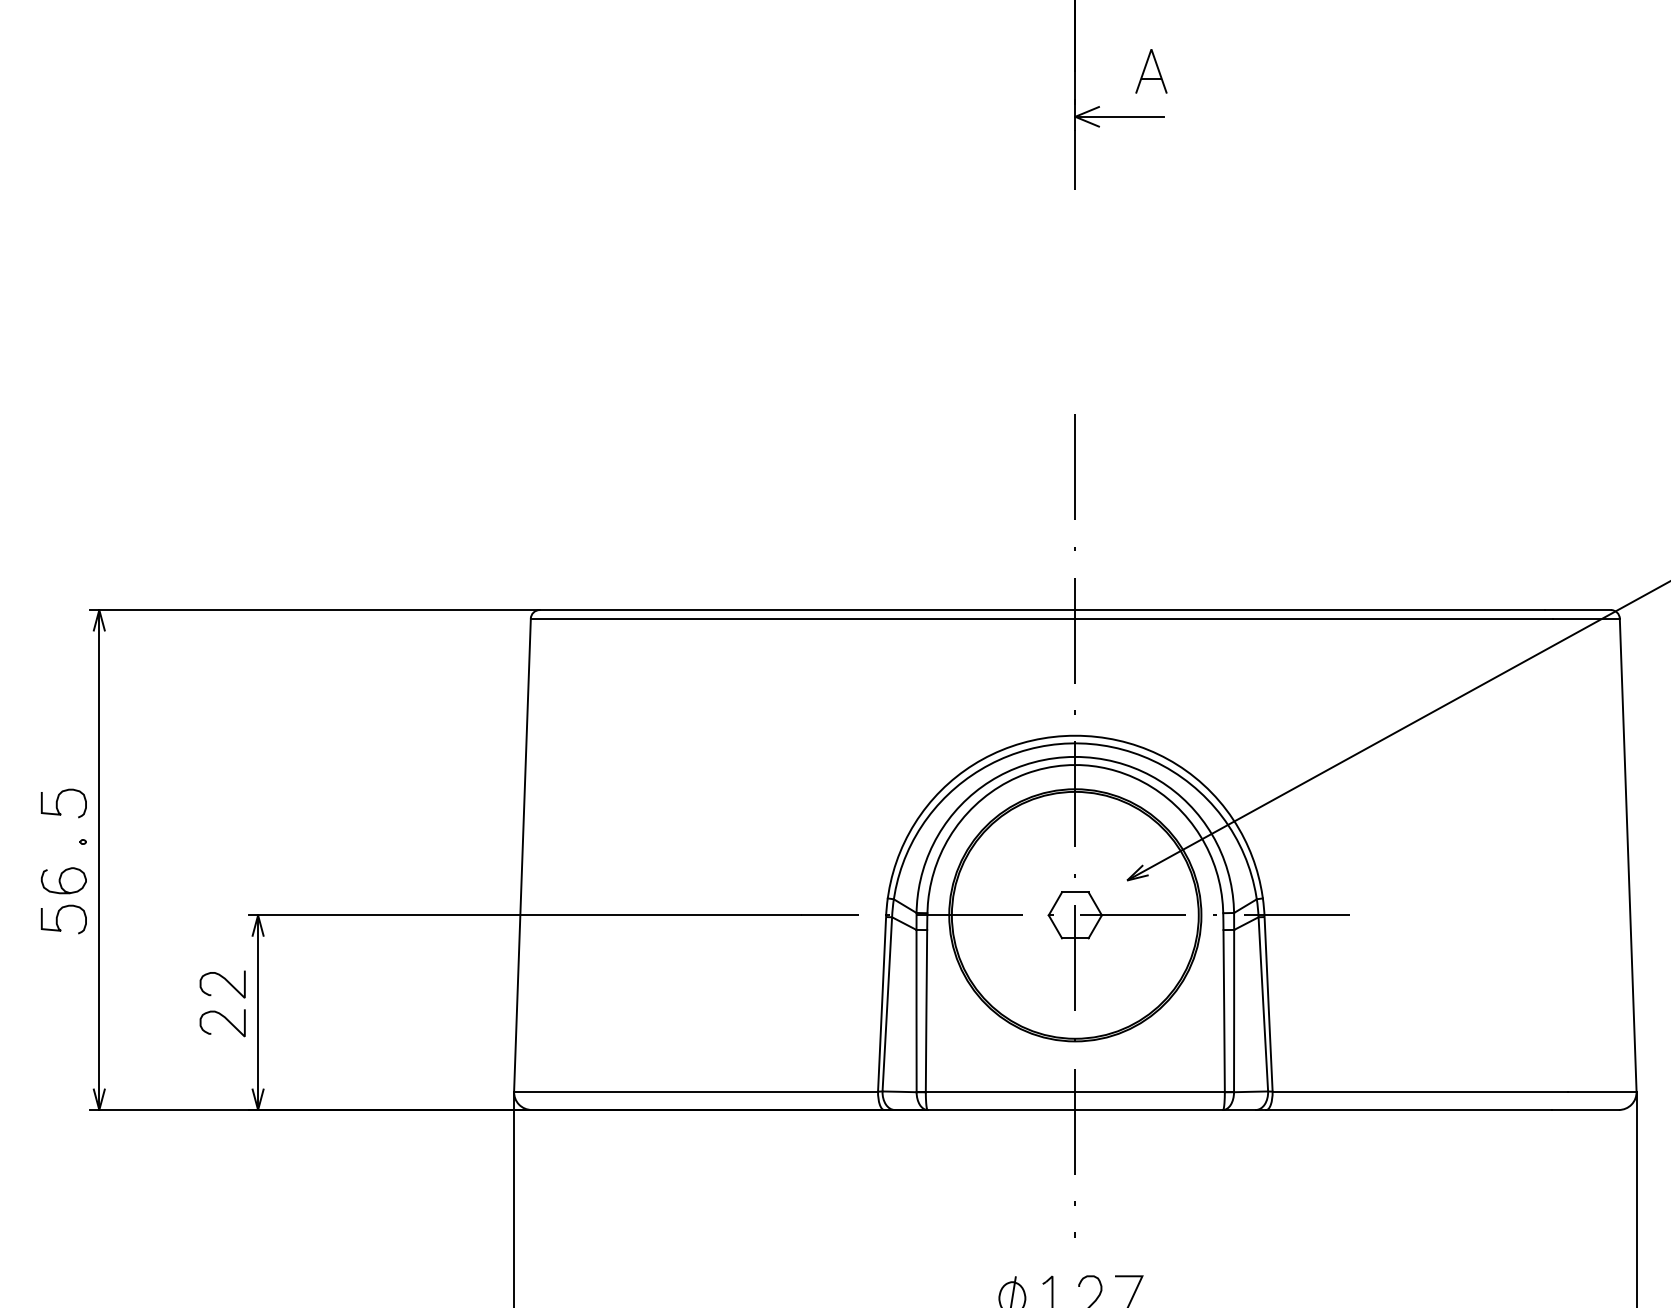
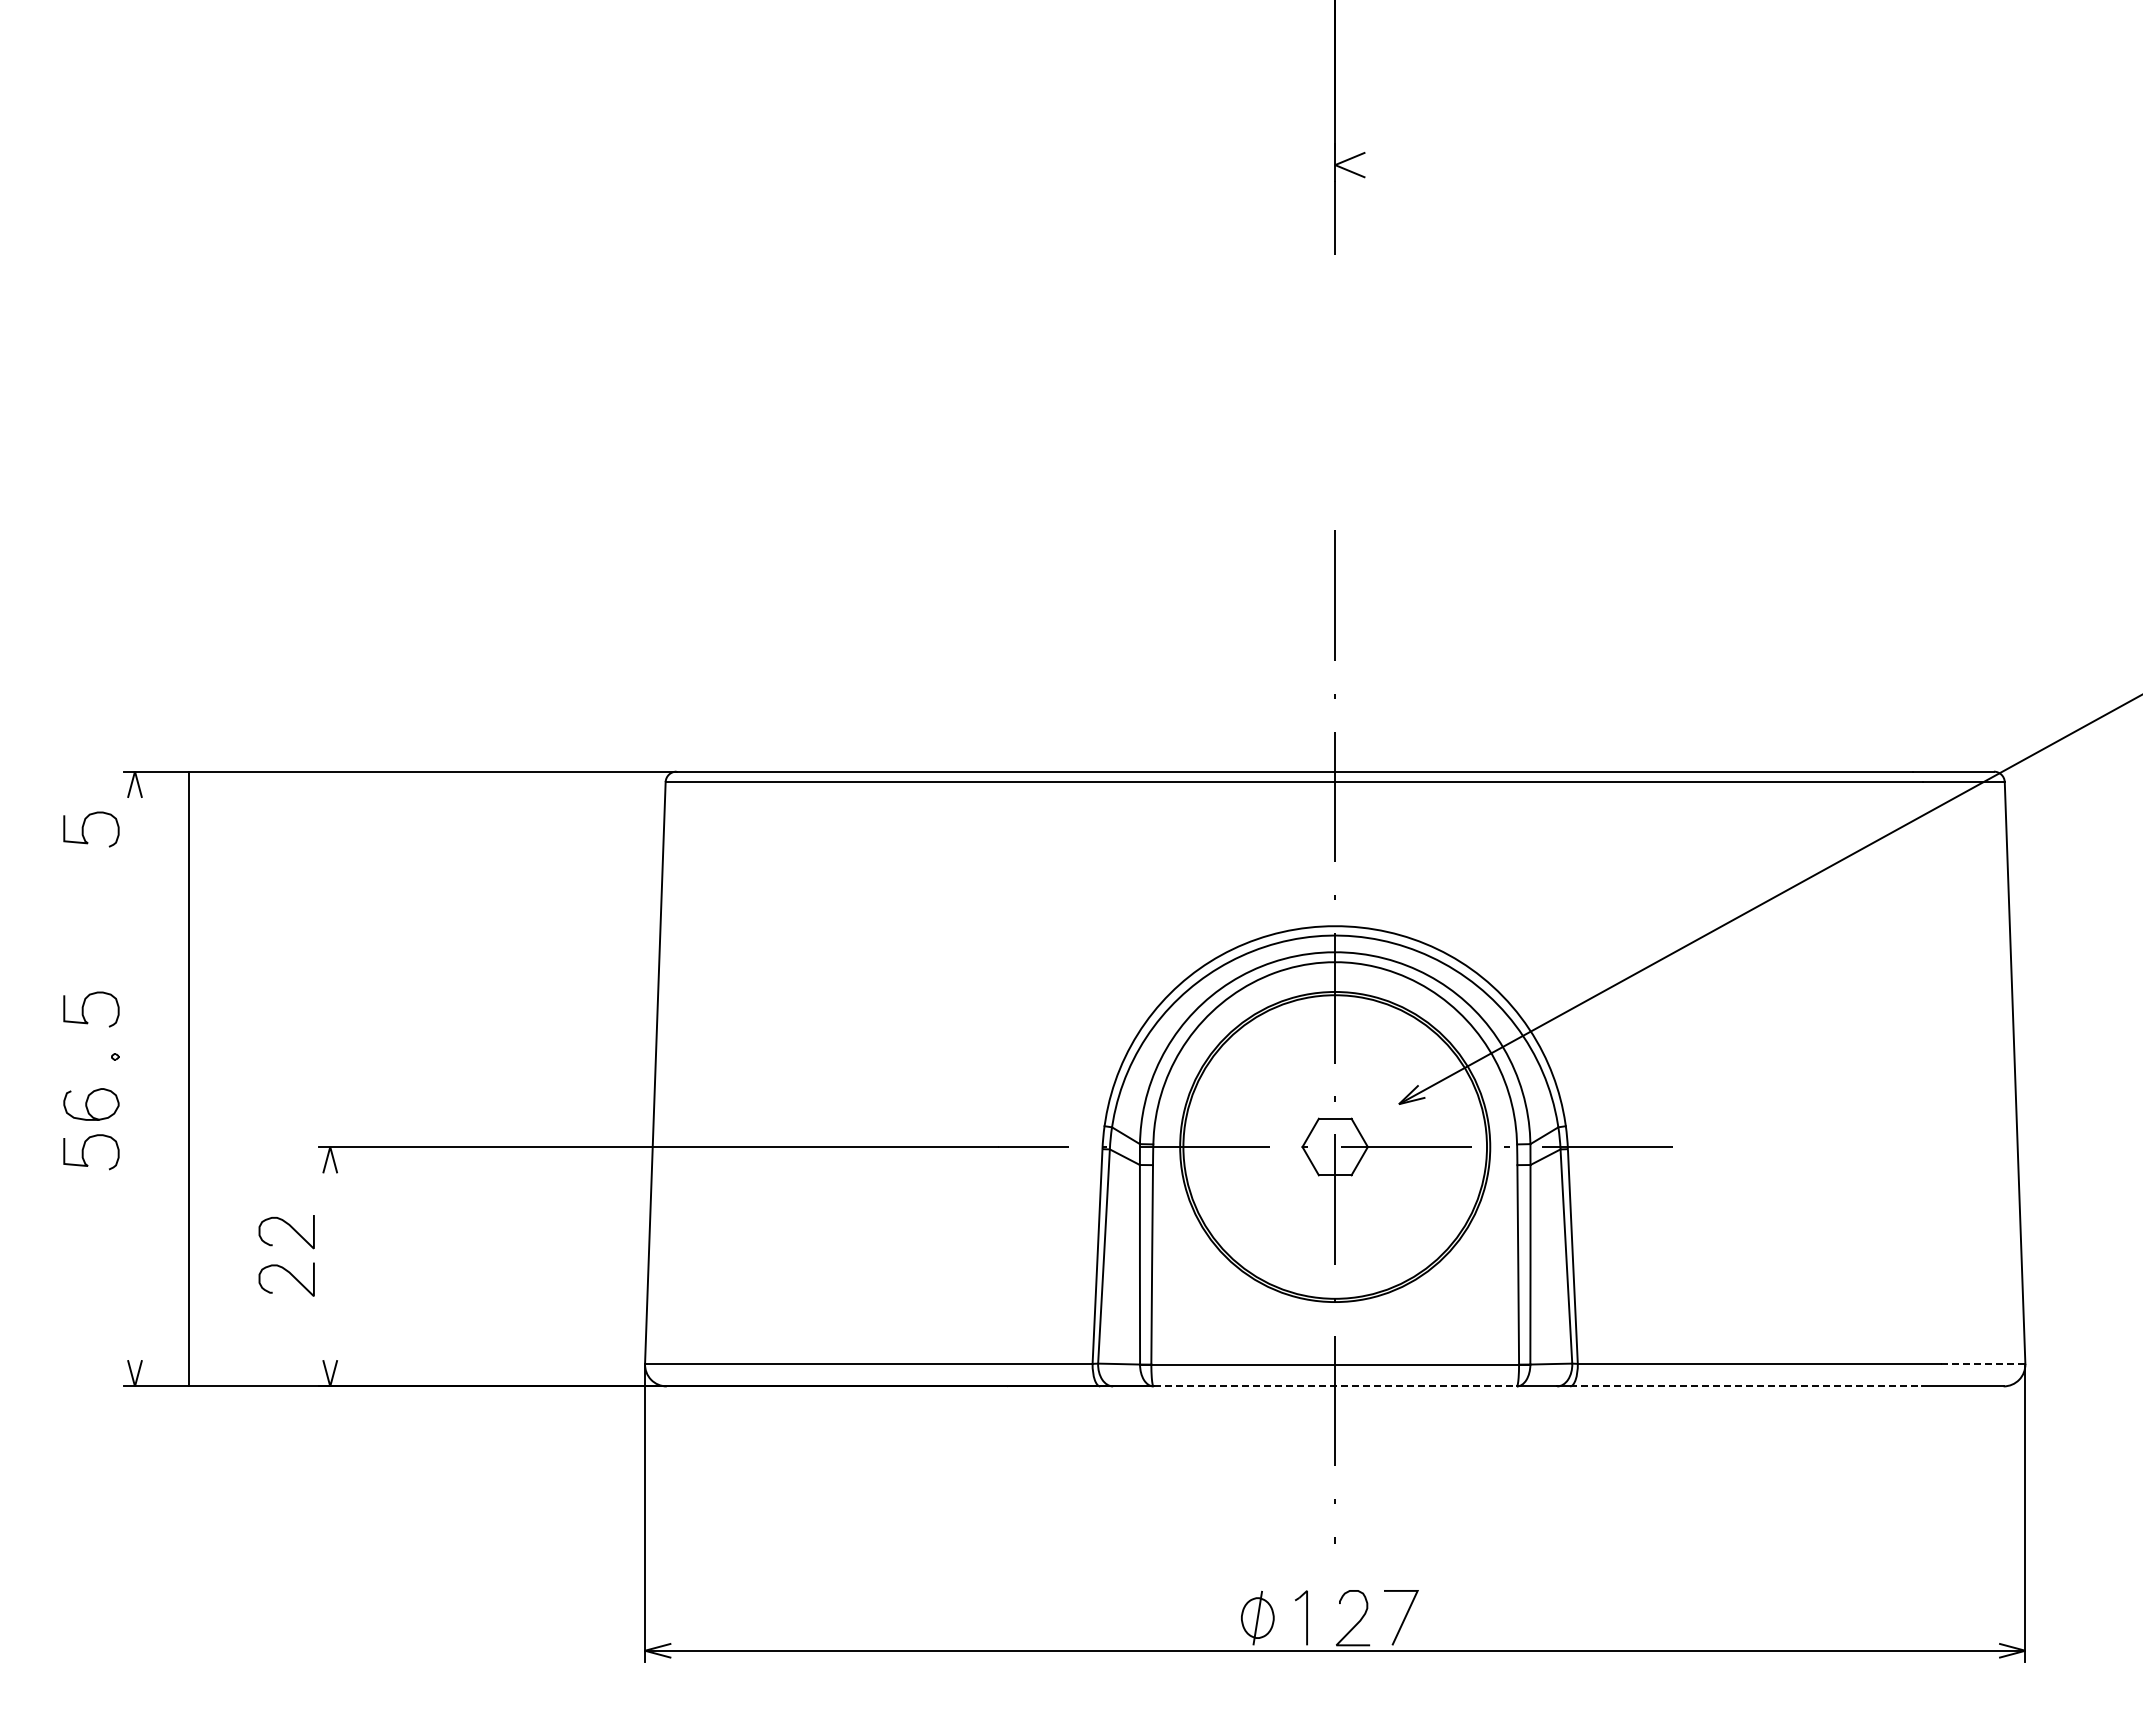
part: (1151, 70) -> (1428, 108), removed
line: (1119, 117) -> (1389, 165), removed
curve: (57, 657) -> (83, 829), added
line: (99, 859) -> (189, 1078), moved
line: (258, 1012) -> (330, 1266), removed
line: (1602, 1091) -> (1983, 1363), solid -> dashed
line: (1075, 1110) -> (1335, 1386), solid -> dashed
line: (1408, 1110) -> (1745, 1386), solid -> dashed

